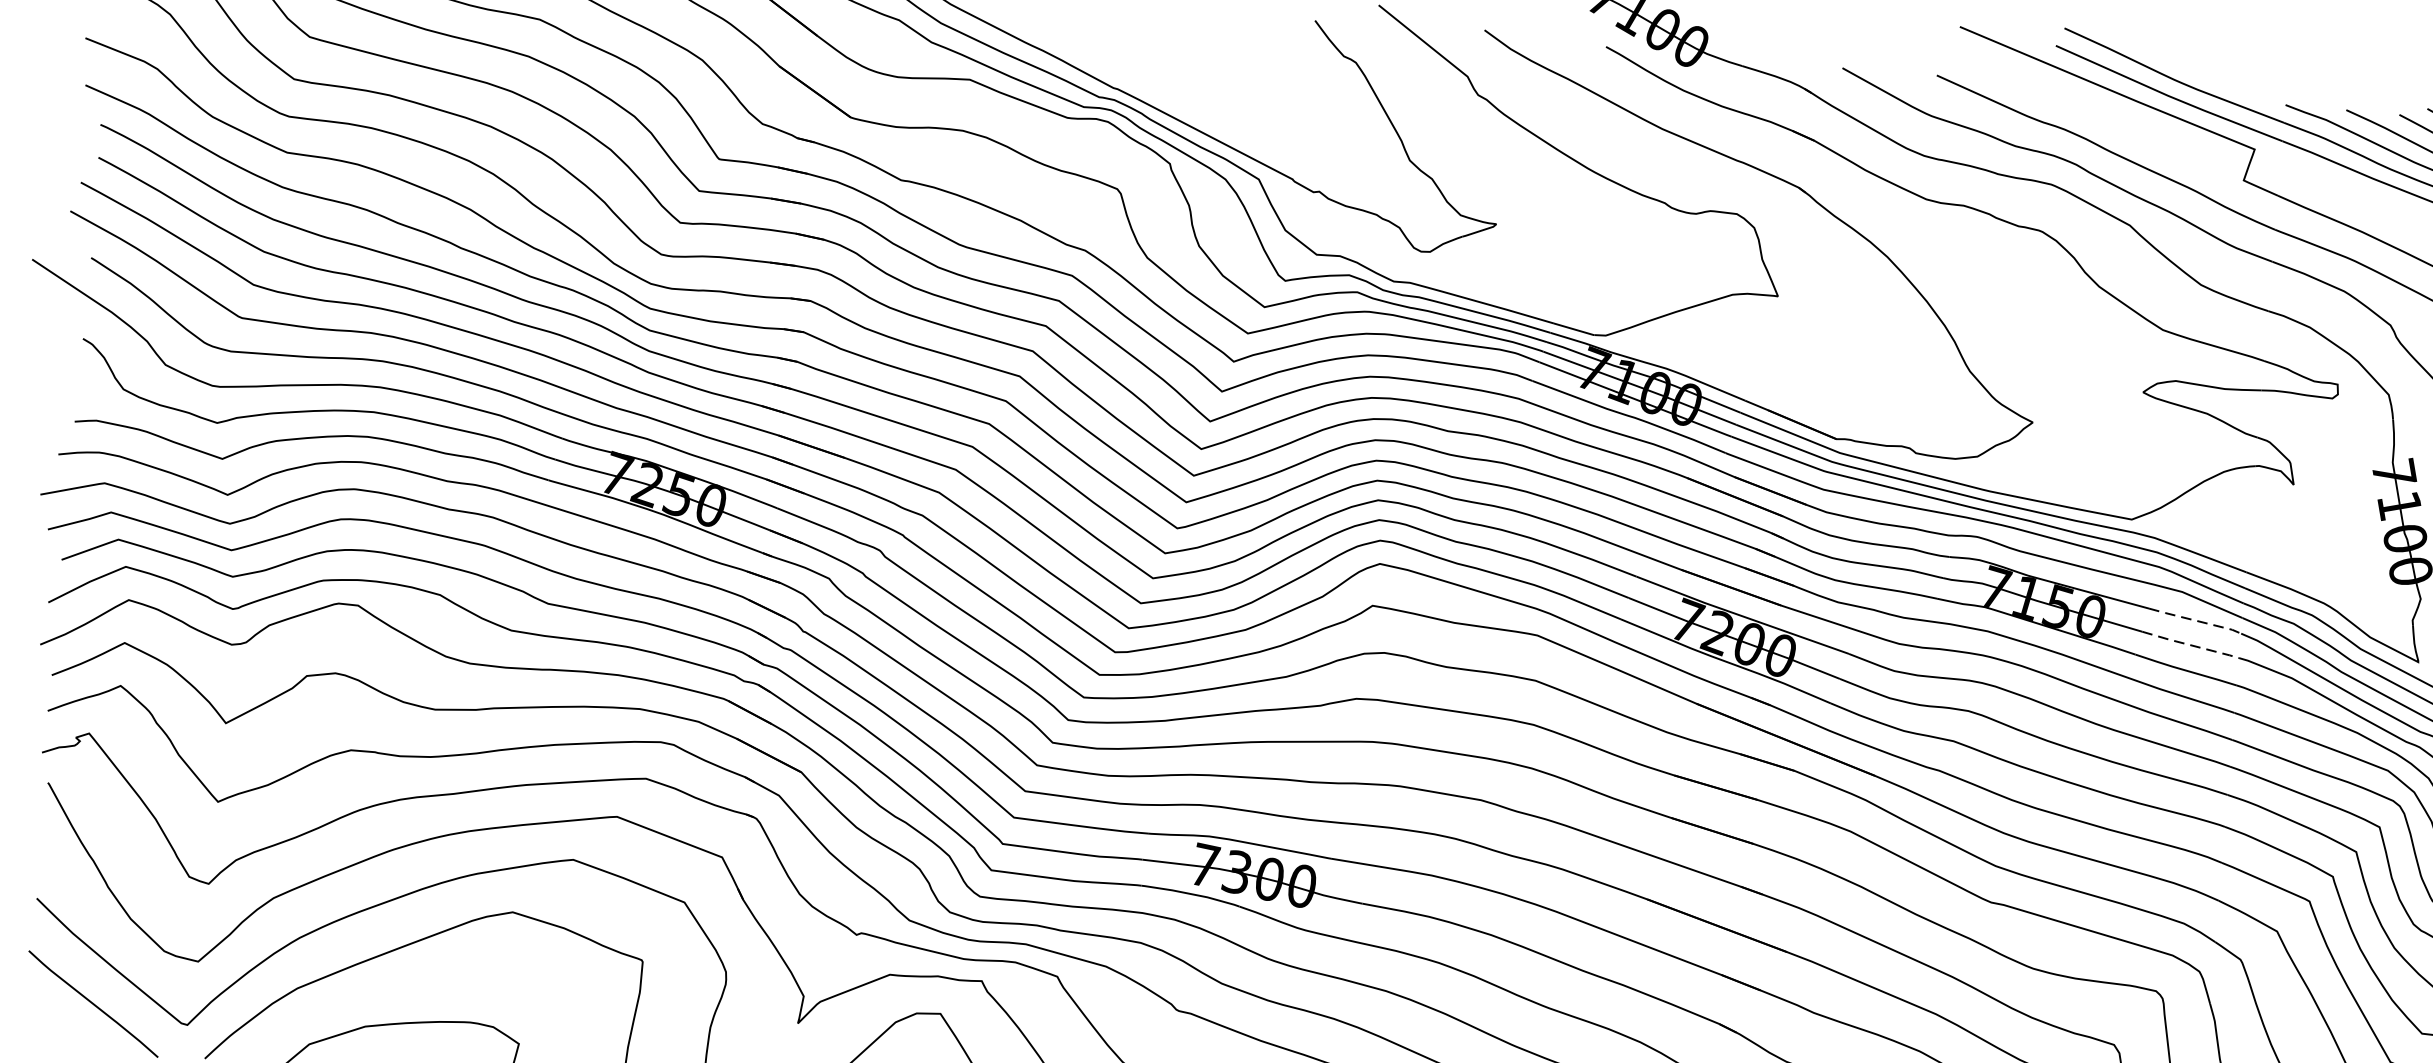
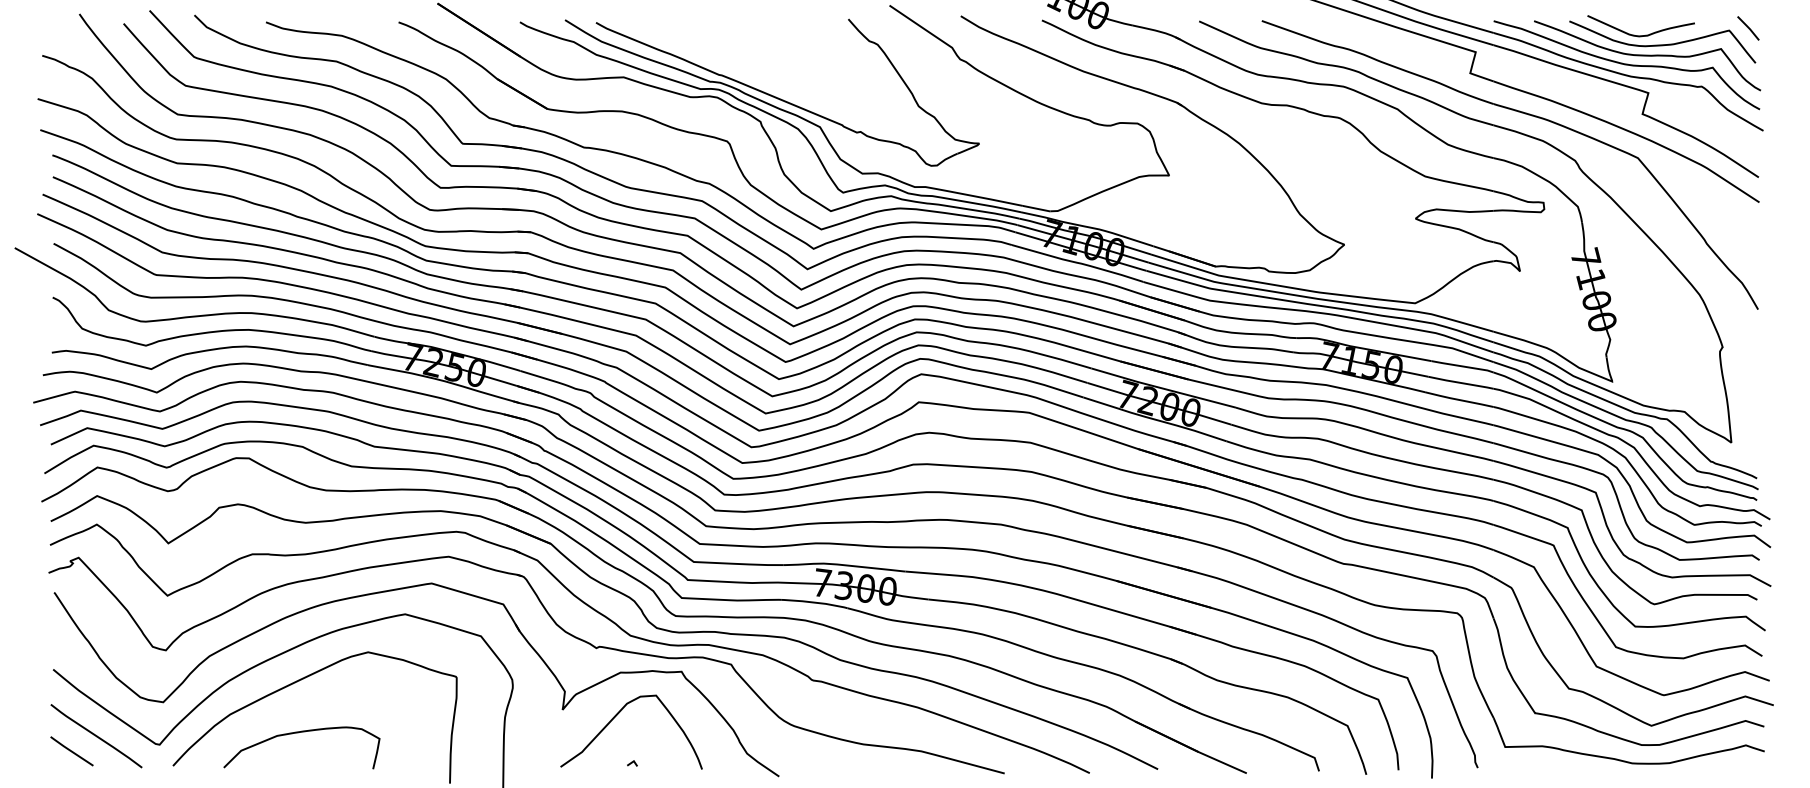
line: (2196, 620) -> (1463, 366), dashed -> solid
line: (2189, 644) -> (1460, 382), dashed -> solid
line: (53, 1024) -> (71, 751), added

